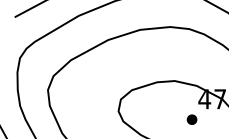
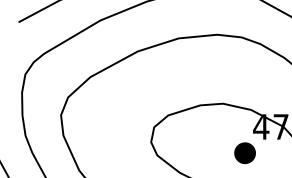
part: (191, 119) -> (244, 152), size x1.6

